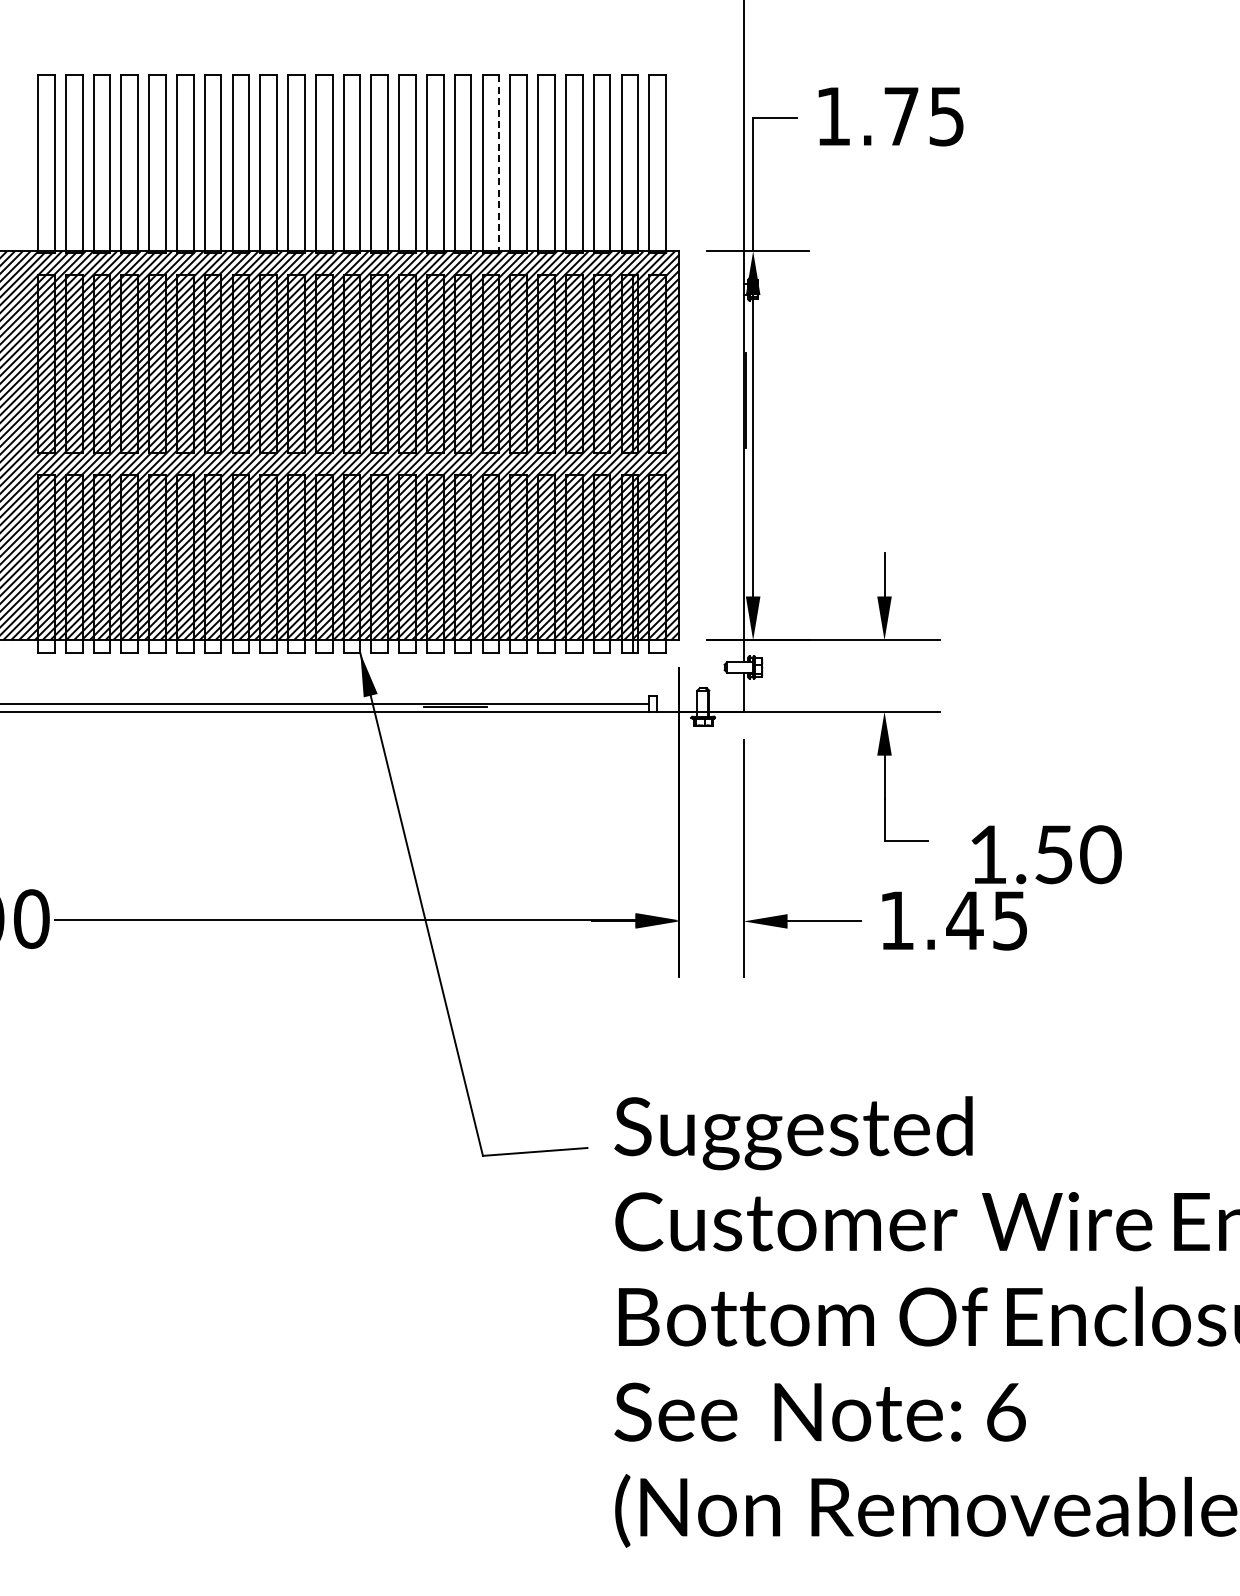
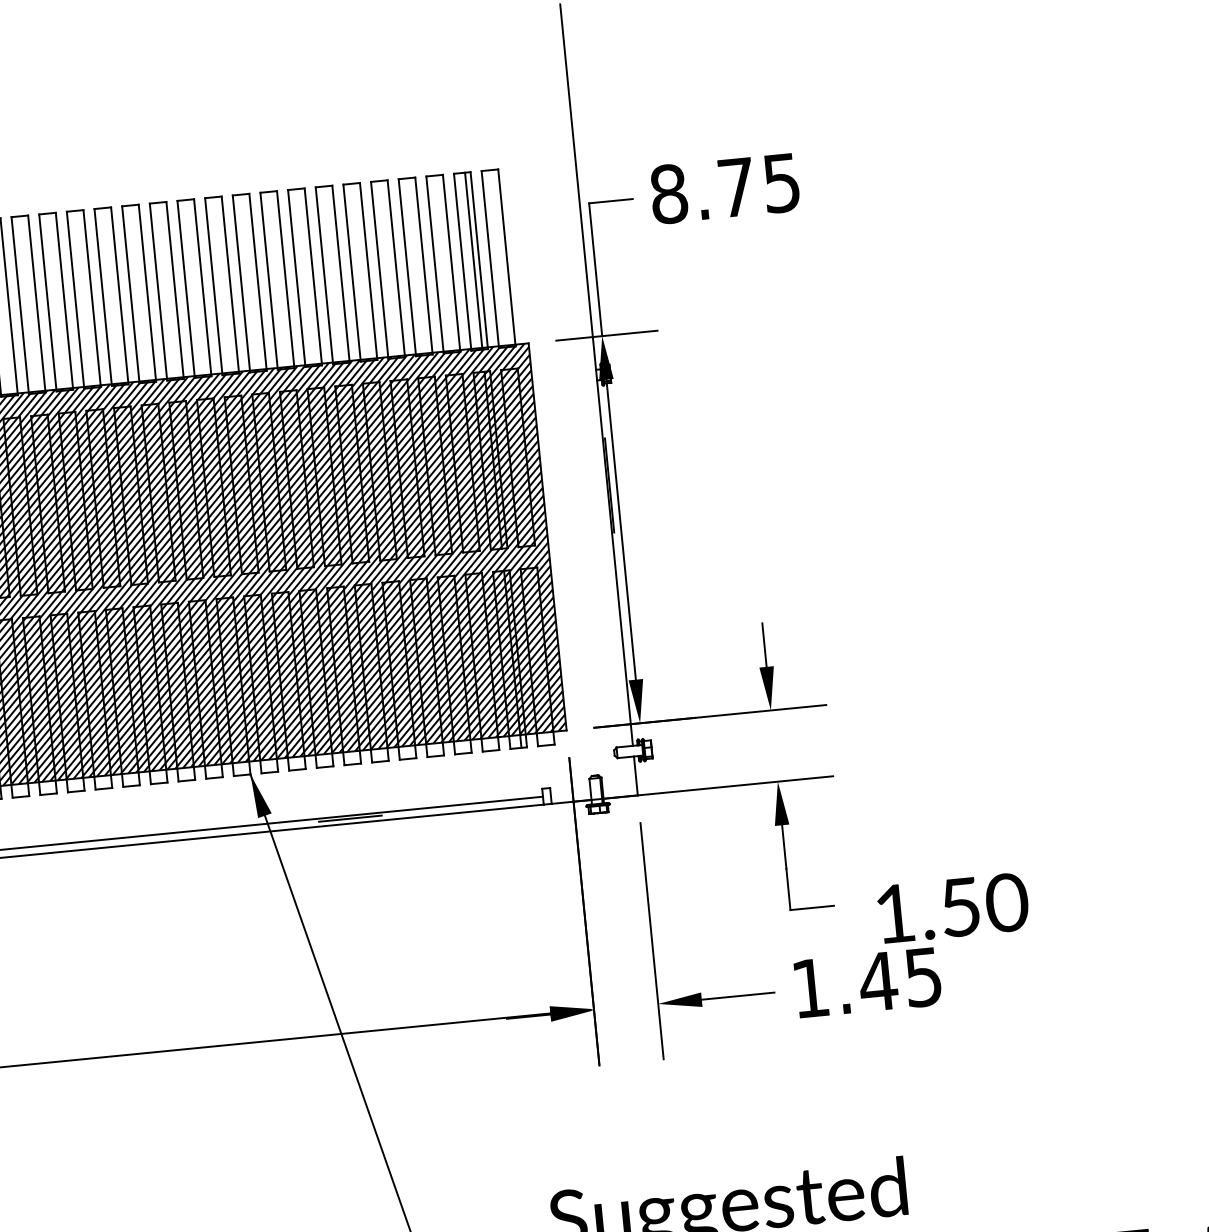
text: (833, 116) -> (668, 194), 1.75 -> 8.75
line: (499, 164) -> (341, 274), dashed -> solid
line: (632, 164) -> (473, 261), added

